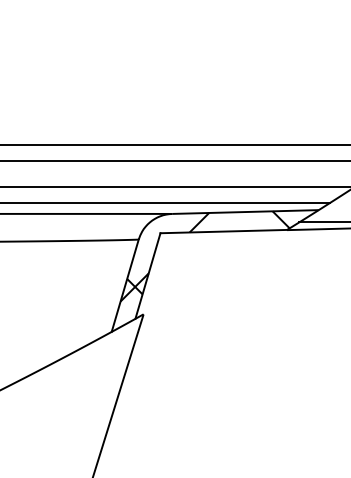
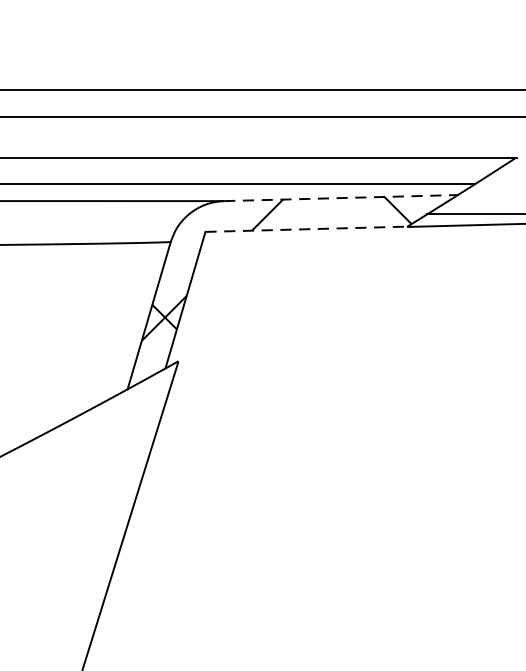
line: (246, 212) -> (342, 198), solid -> dashed
line: (224, 231) -> (307, 229), solid -> dashed

